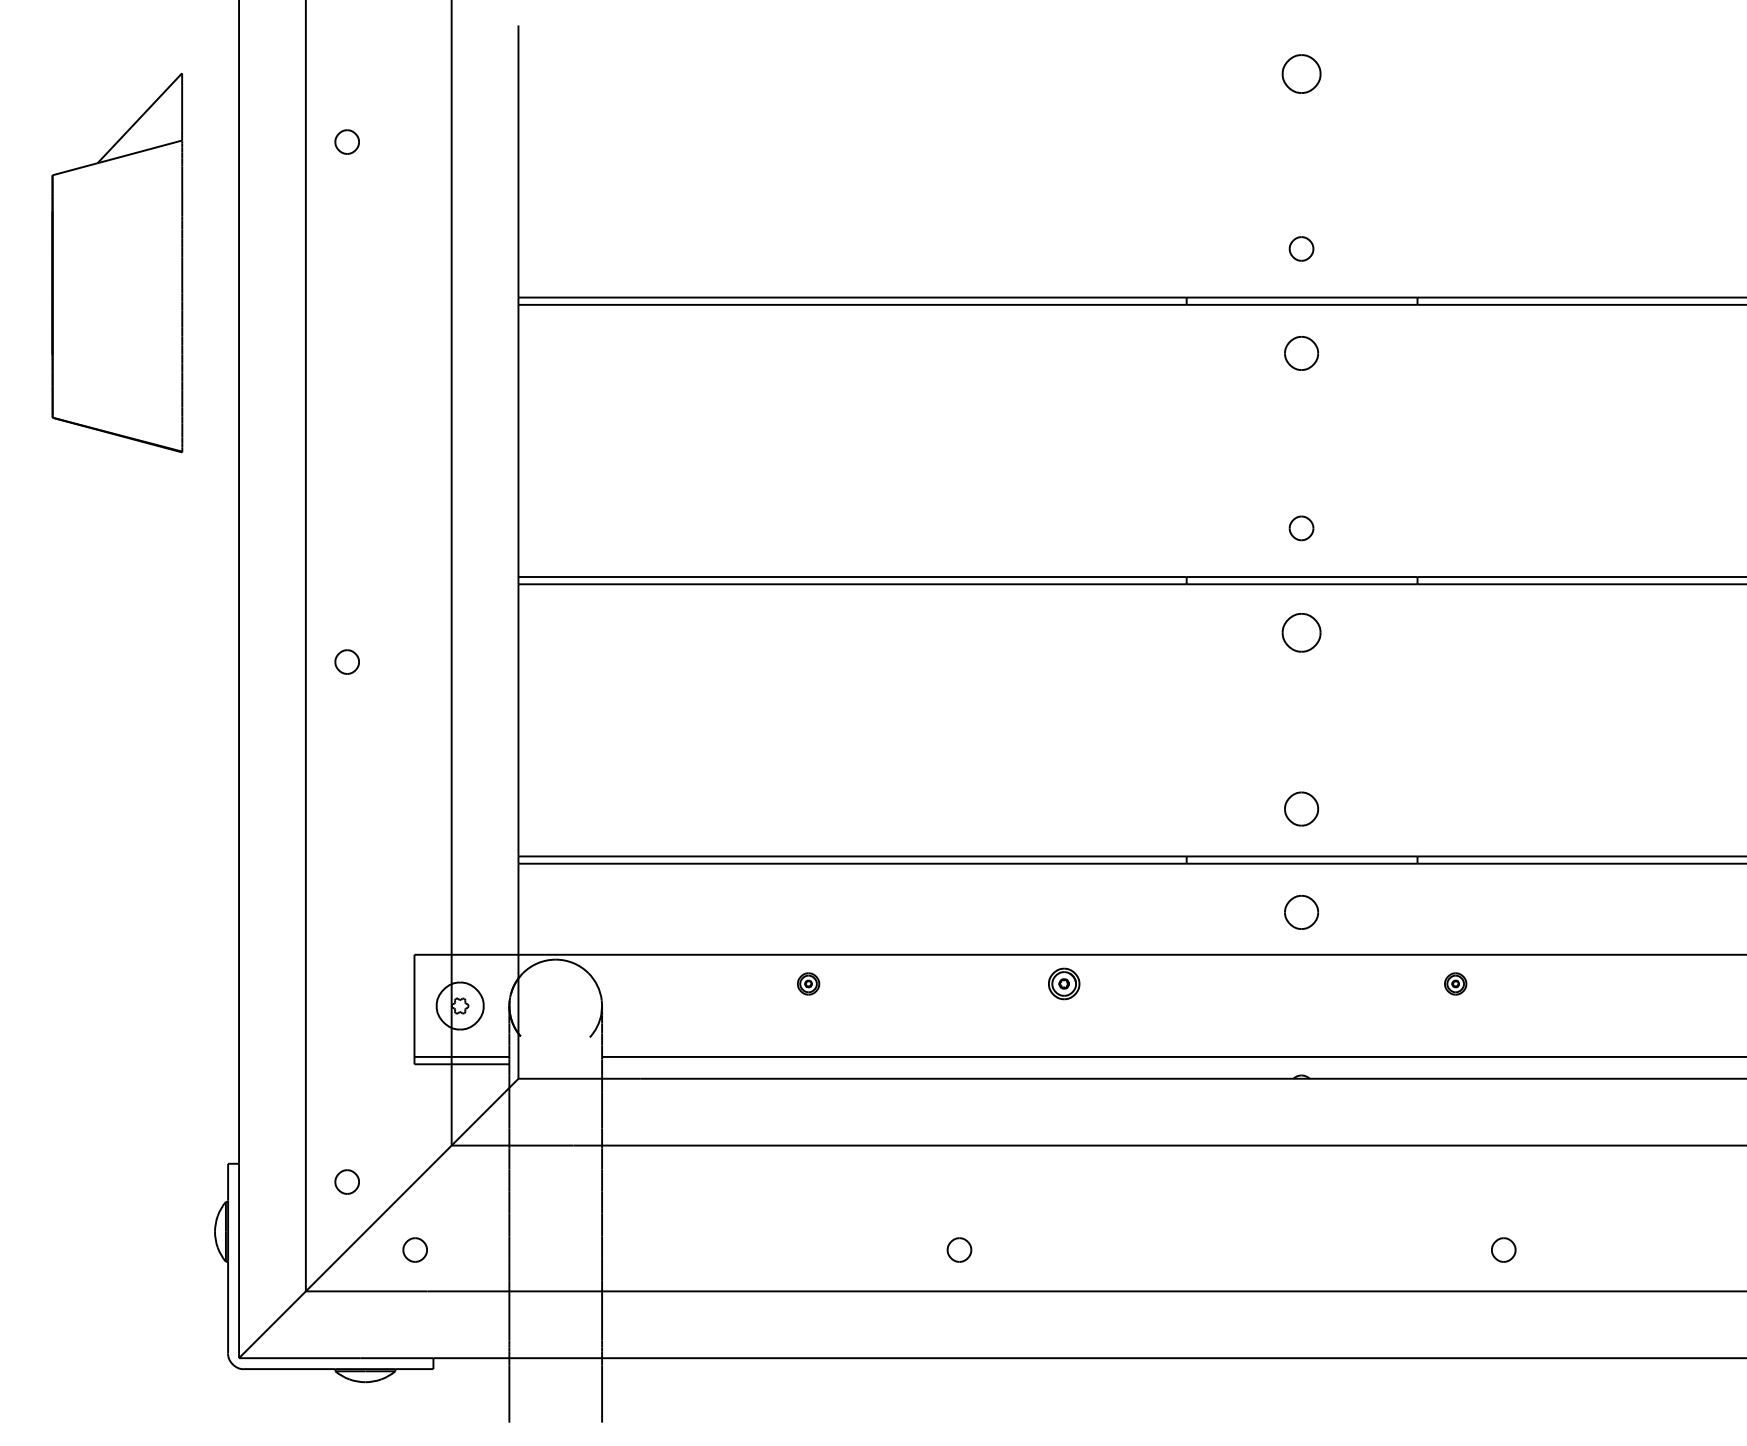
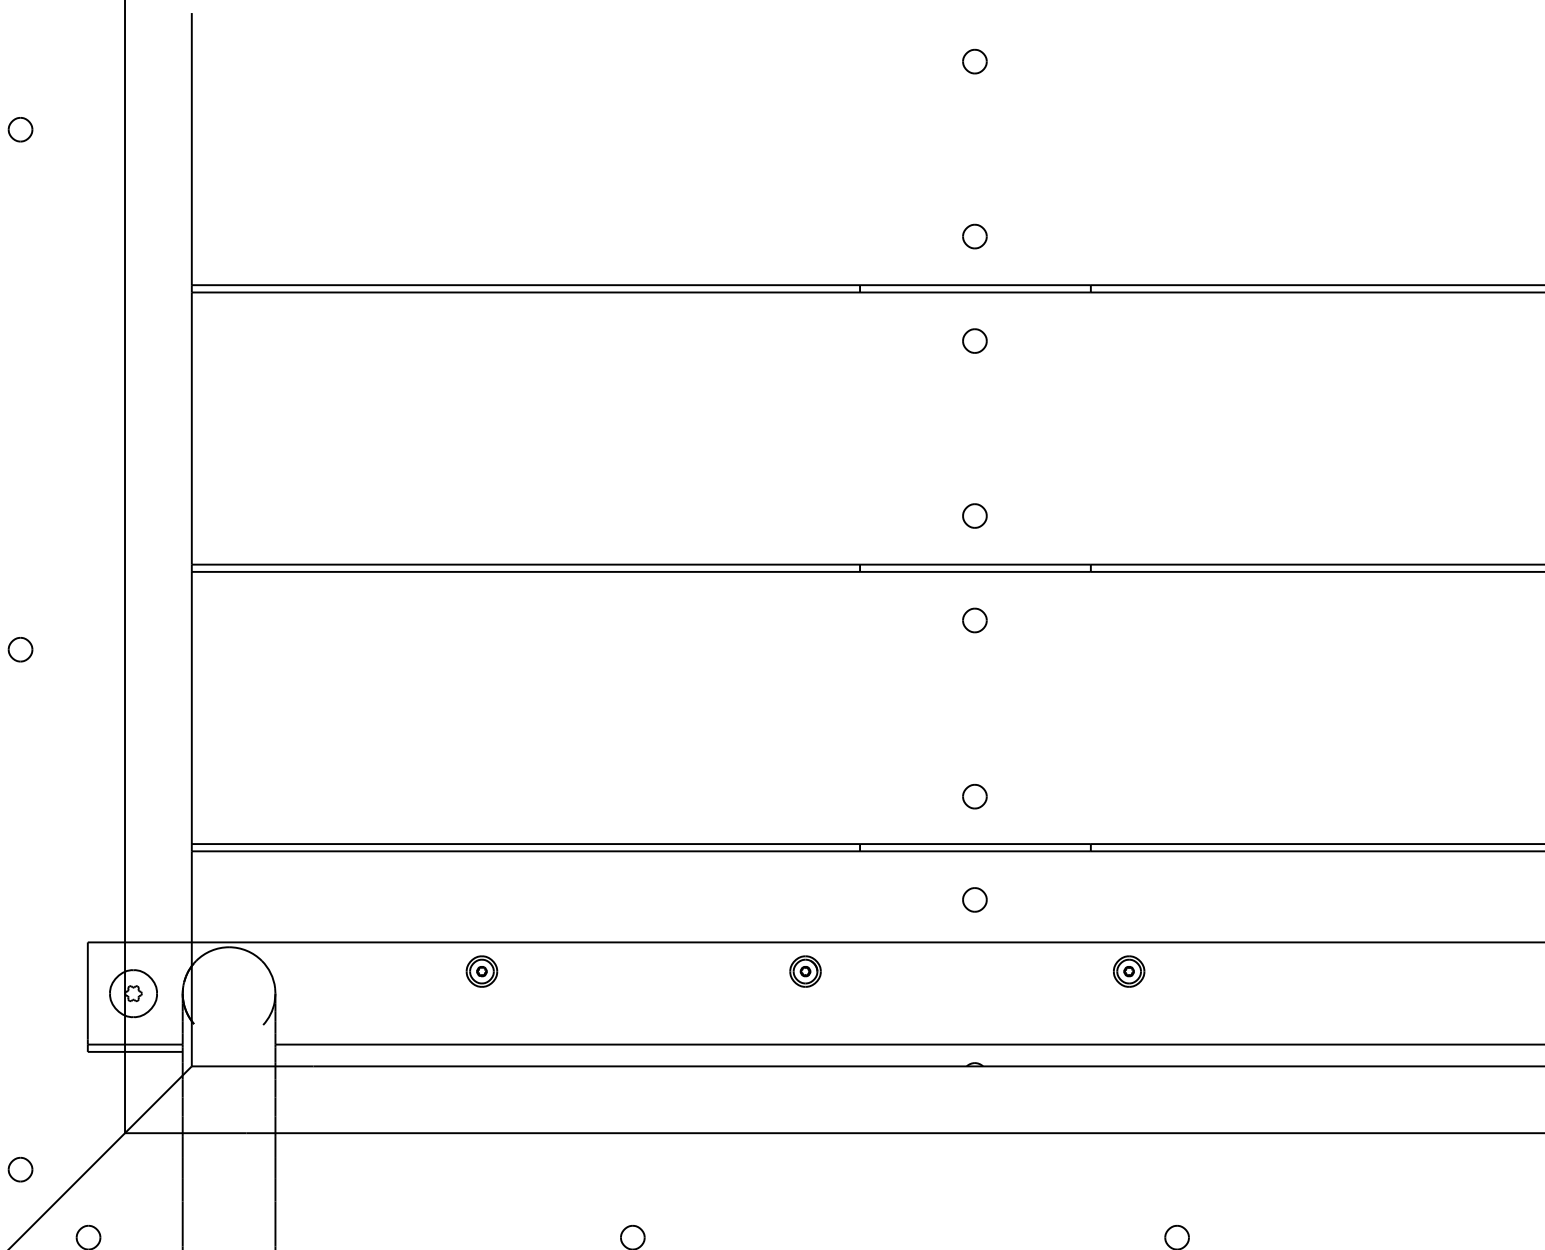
part: (1301, 73) -> (974, 61), size x0.62
part: (1301, 353) -> (974, 341), size x0.71
part: (1301, 632) -> (974, 620), size x0.62
part: (1301, 808) -> (974, 796), size x0.71
part: (1301, 911) -> (974, 899), size x0.71
part: (808, 983) -> (481, 971), size x1.43
part: (1064, 983) -> (805, 971), moved
part: (1455, 983) -> (1128, 971), size x1.43

